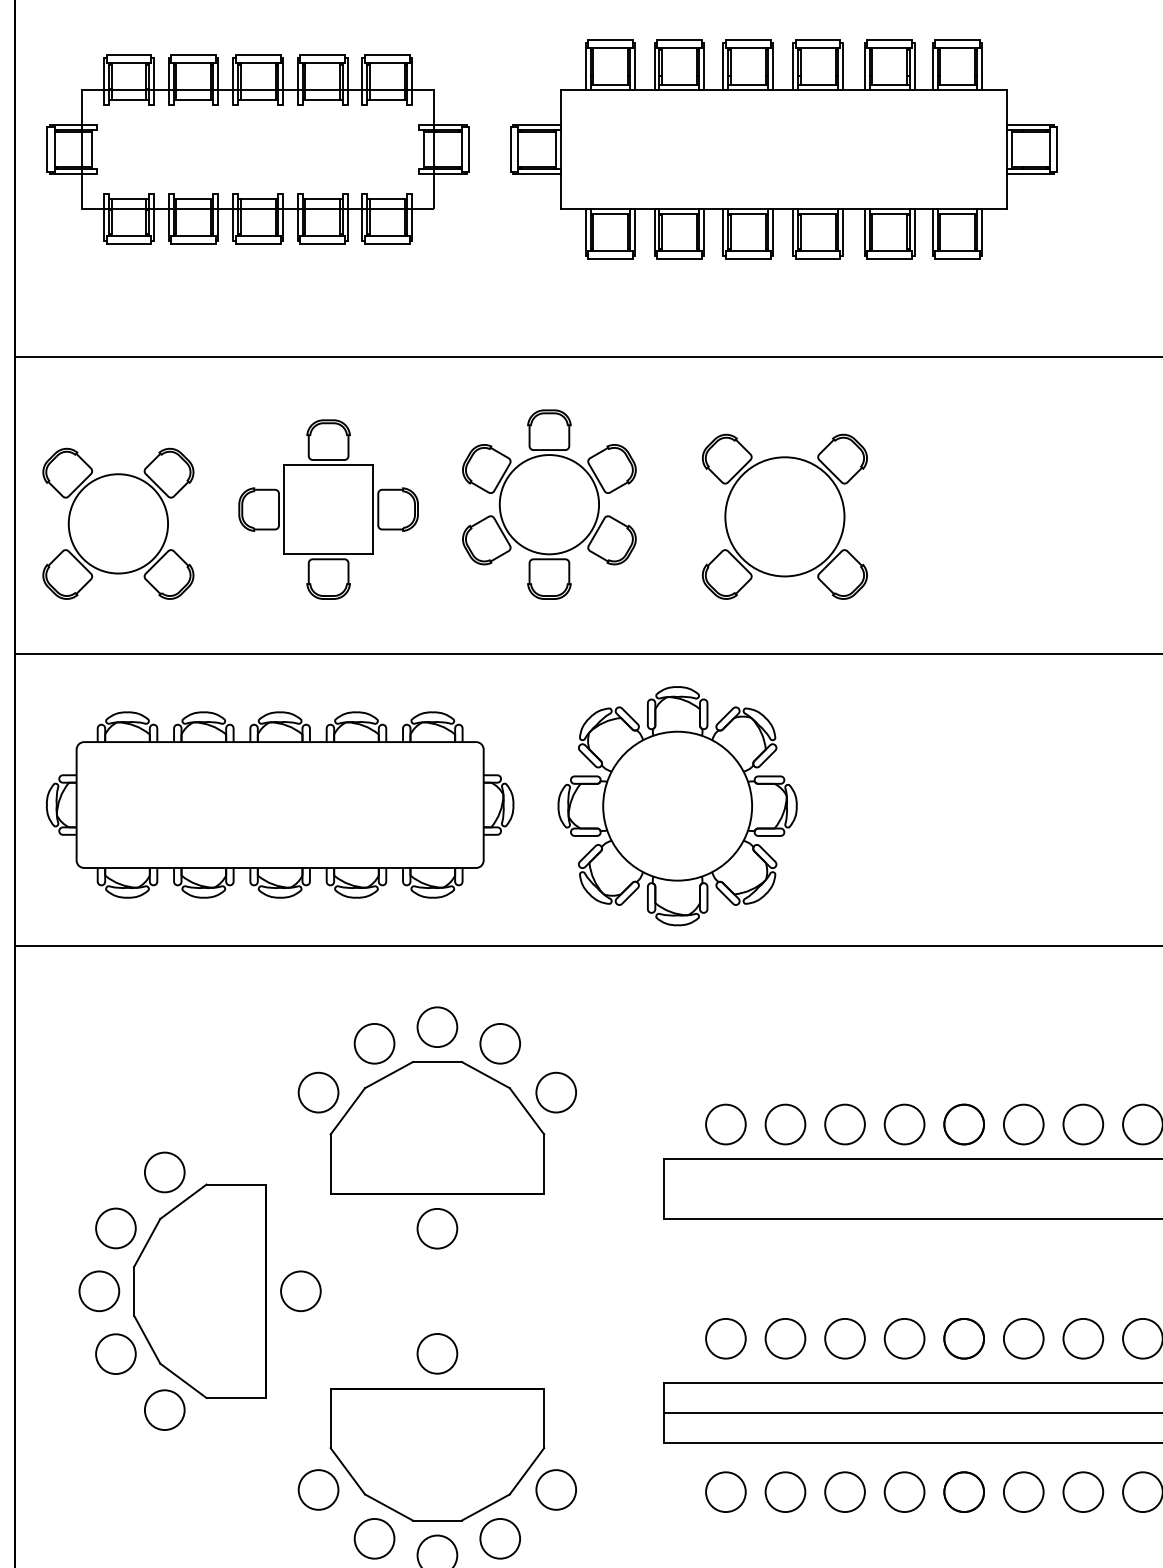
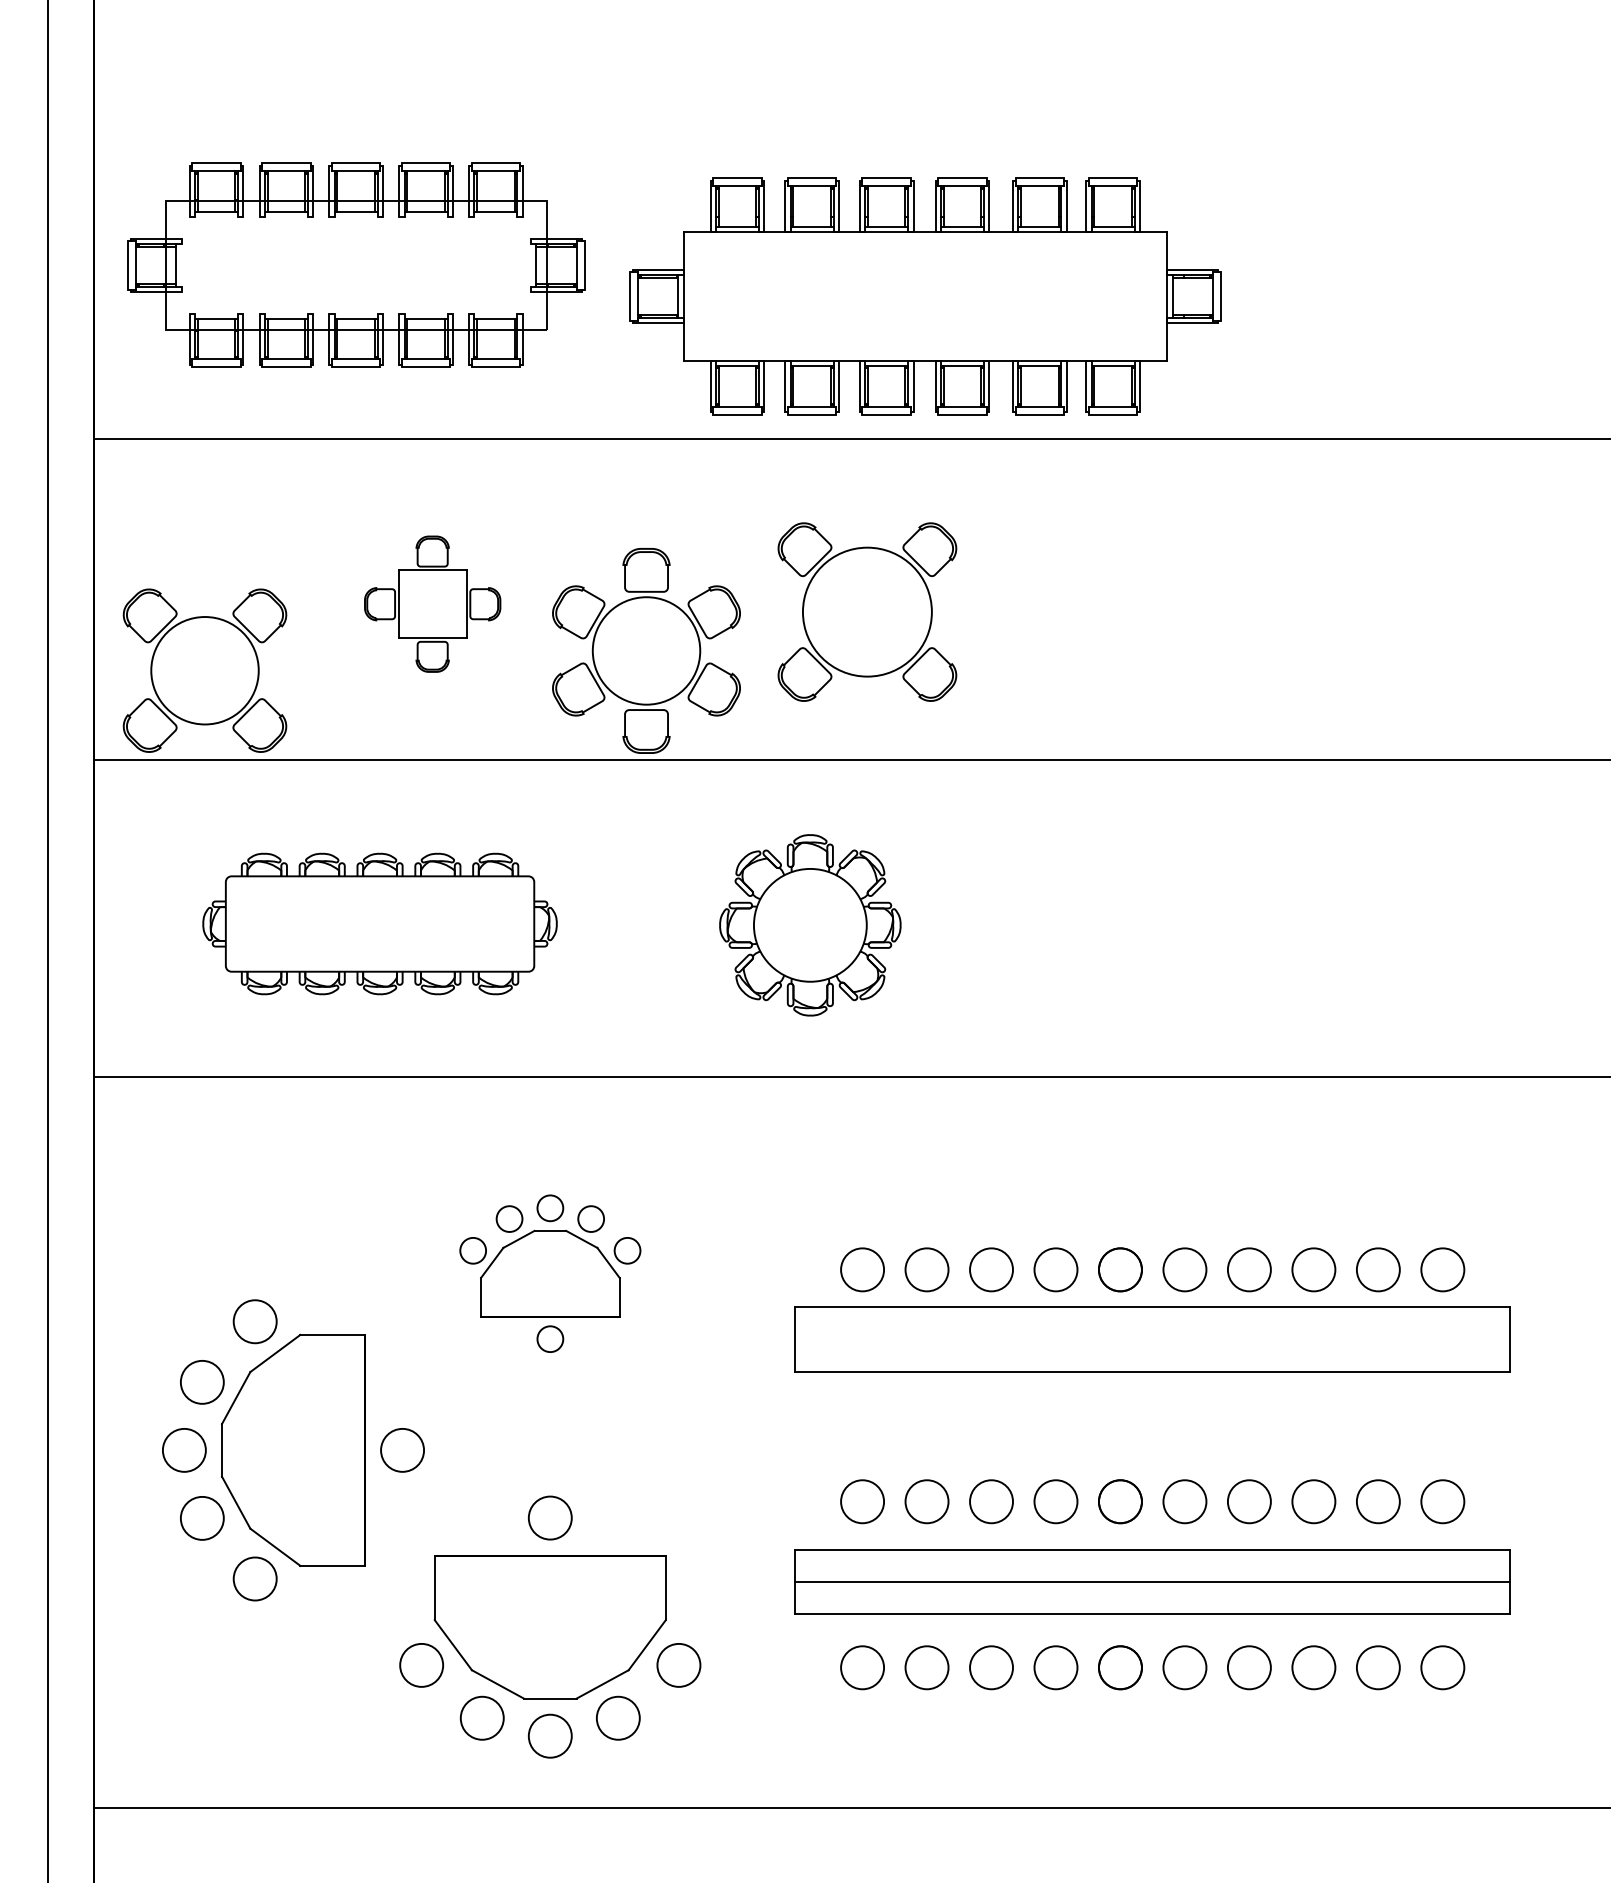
part: (258, 148) -> (356, 264), moved
part: (784, 149) -> (925, 296), moved
part: (549, 504) -> (646, 650), moved
part: (328, 508) -> (432, 603), size x0.7
part: (784, 516) -> (867, 611), moved
part: (117, 523) -> (204, 670), moved
part: (279, 804) -> (379, 923), size x0.7
part: (677, 806) -> (810, 925), size x0.7
part: (437, 1127) -> (550, 1273), size x0.6

